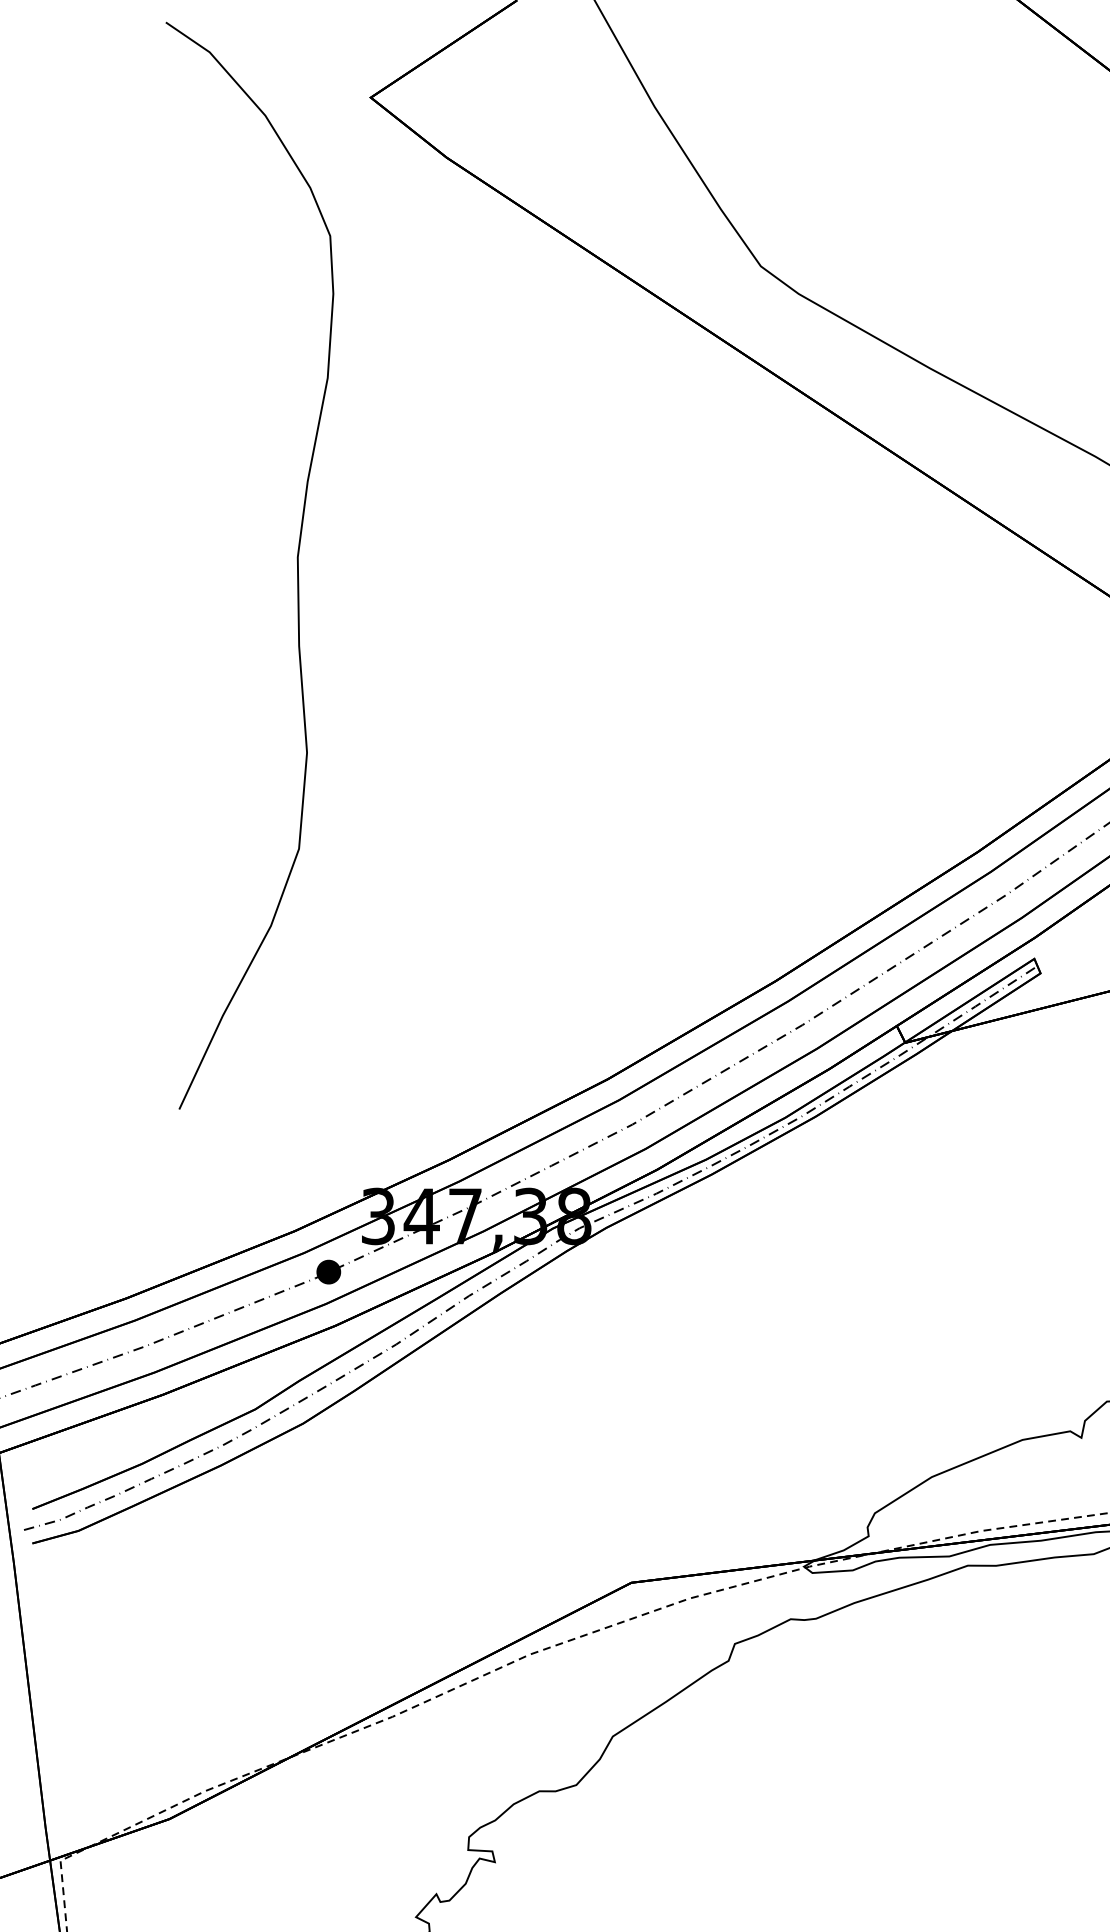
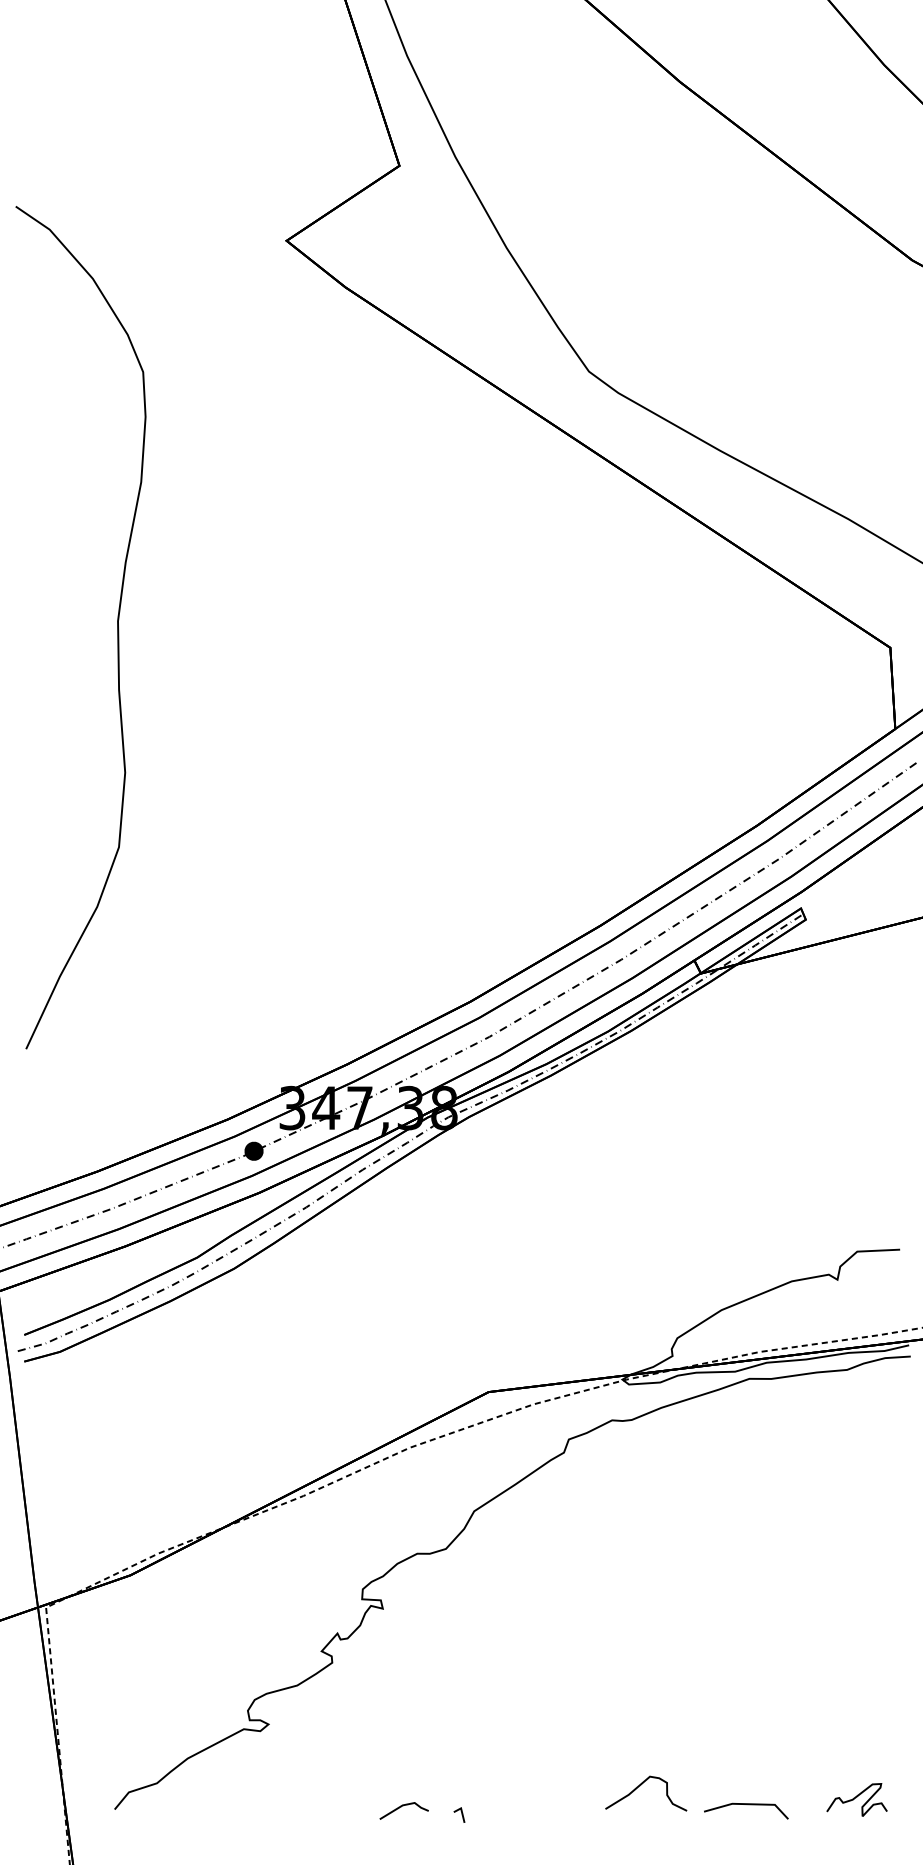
curve: (297, 565) -> (117, 627), moved

